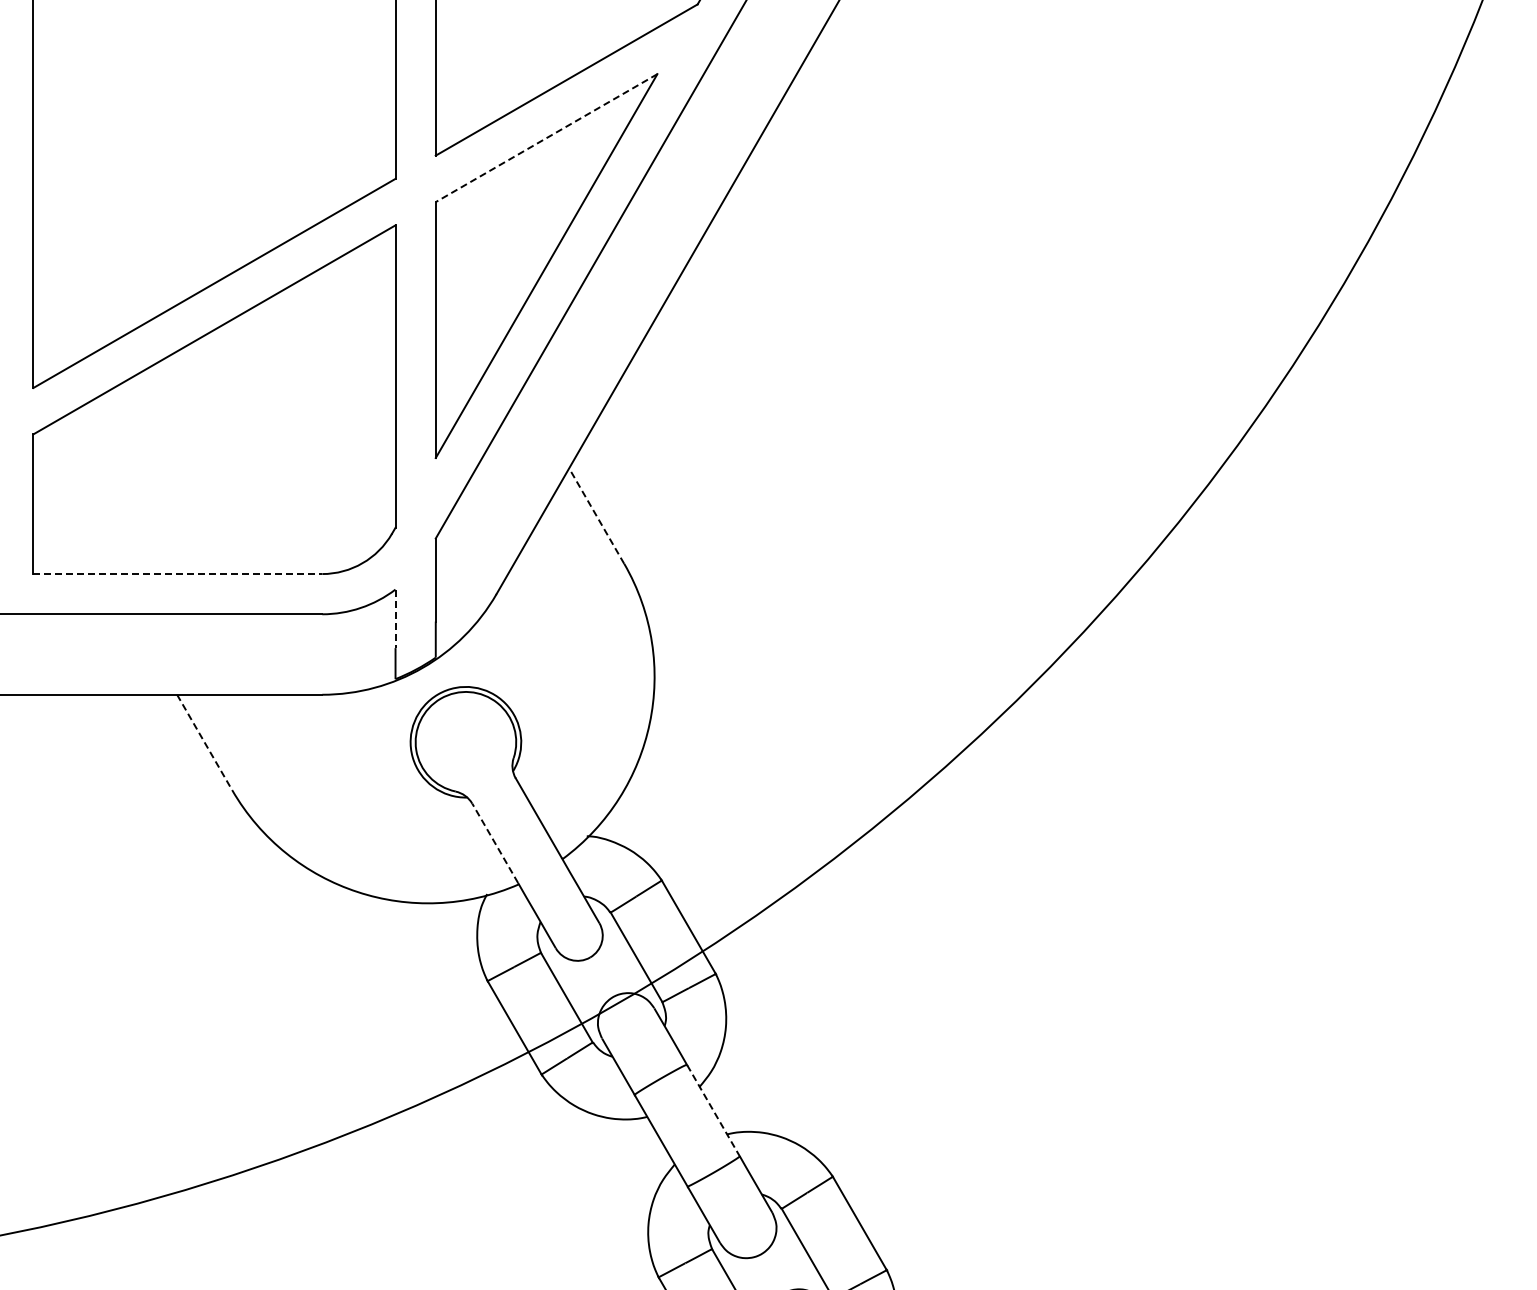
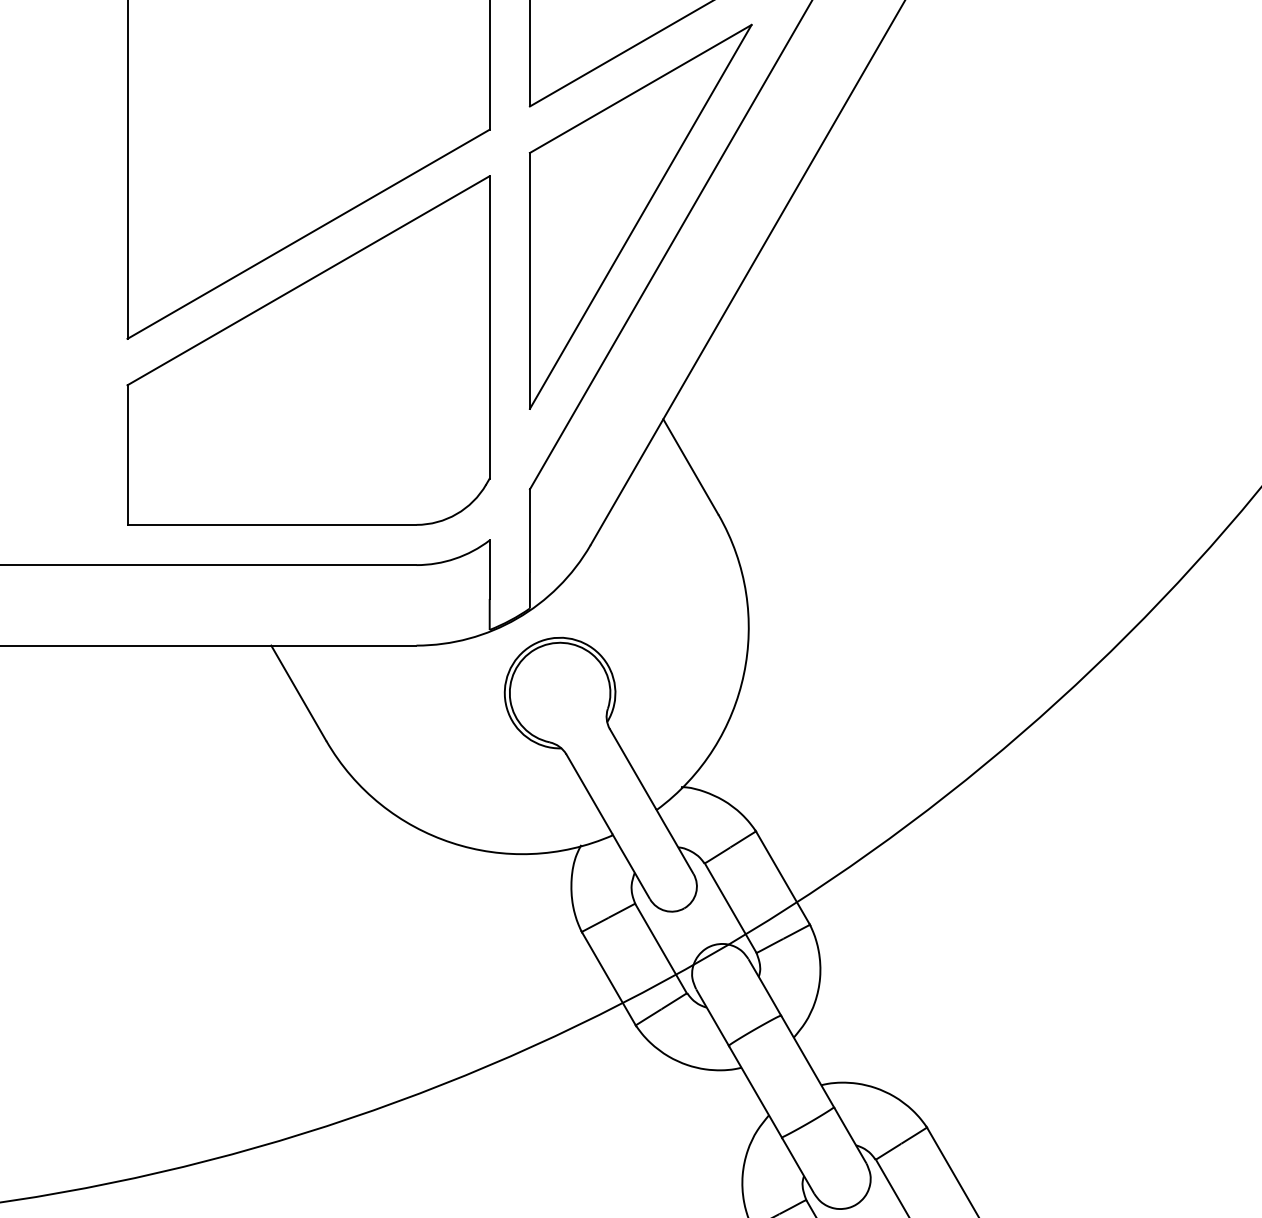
line: (546, 138) -> (640, 89), dashed -> solid
line: (596, 515) -> (690, 466), dashed -> solid
line: (178, 574) -> (272, 525), dashed -> solid
line: (395, 619) -> (489, 570), dashed -> solid
line: (204, 742) -> (298, 693), dashed -> solid
line: (495, 843) -> (589, 794), dashed -> solid
line: (713, 1110) -> (807, 1061), dashed -> solid

